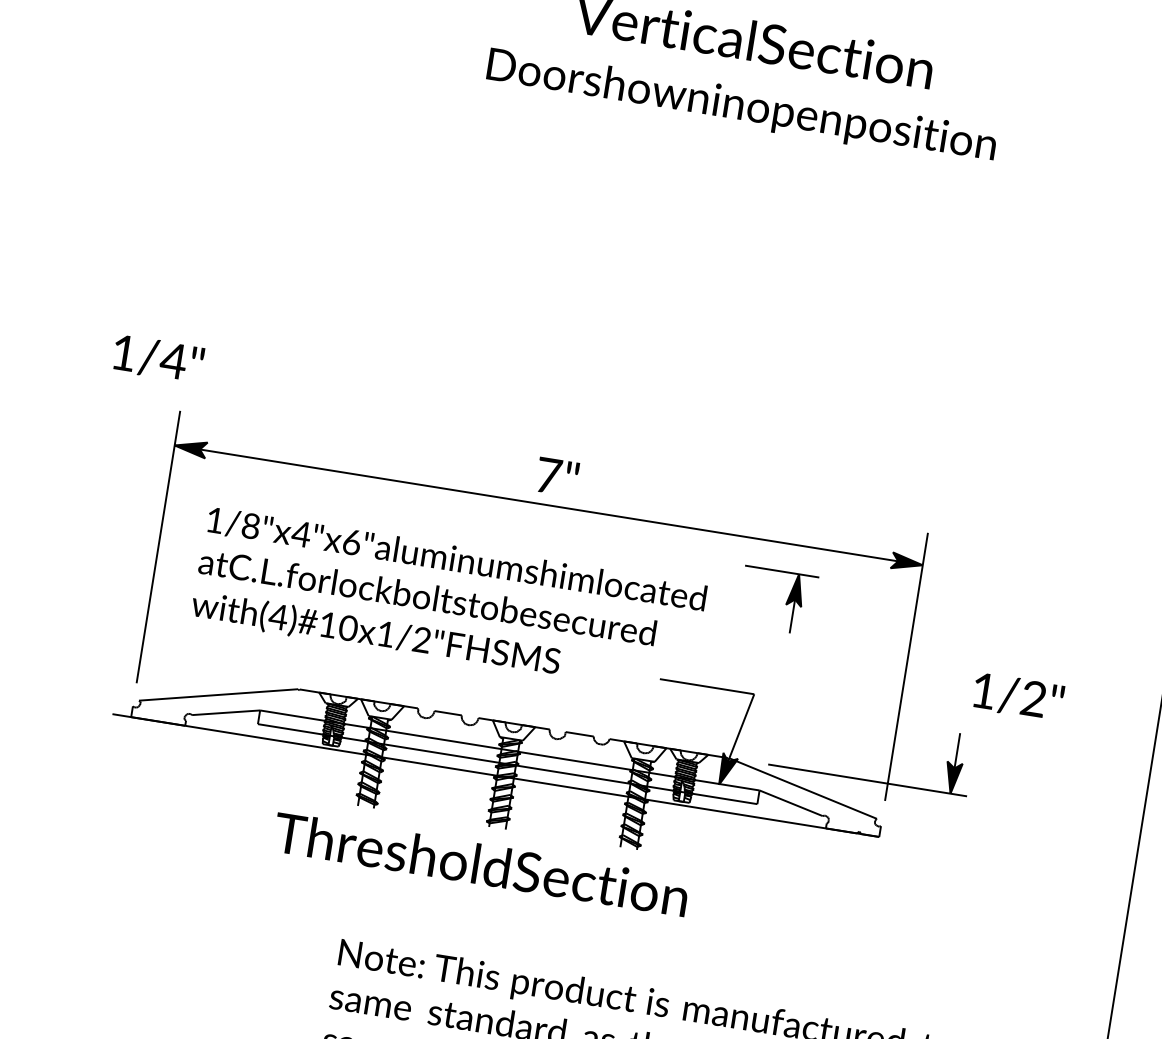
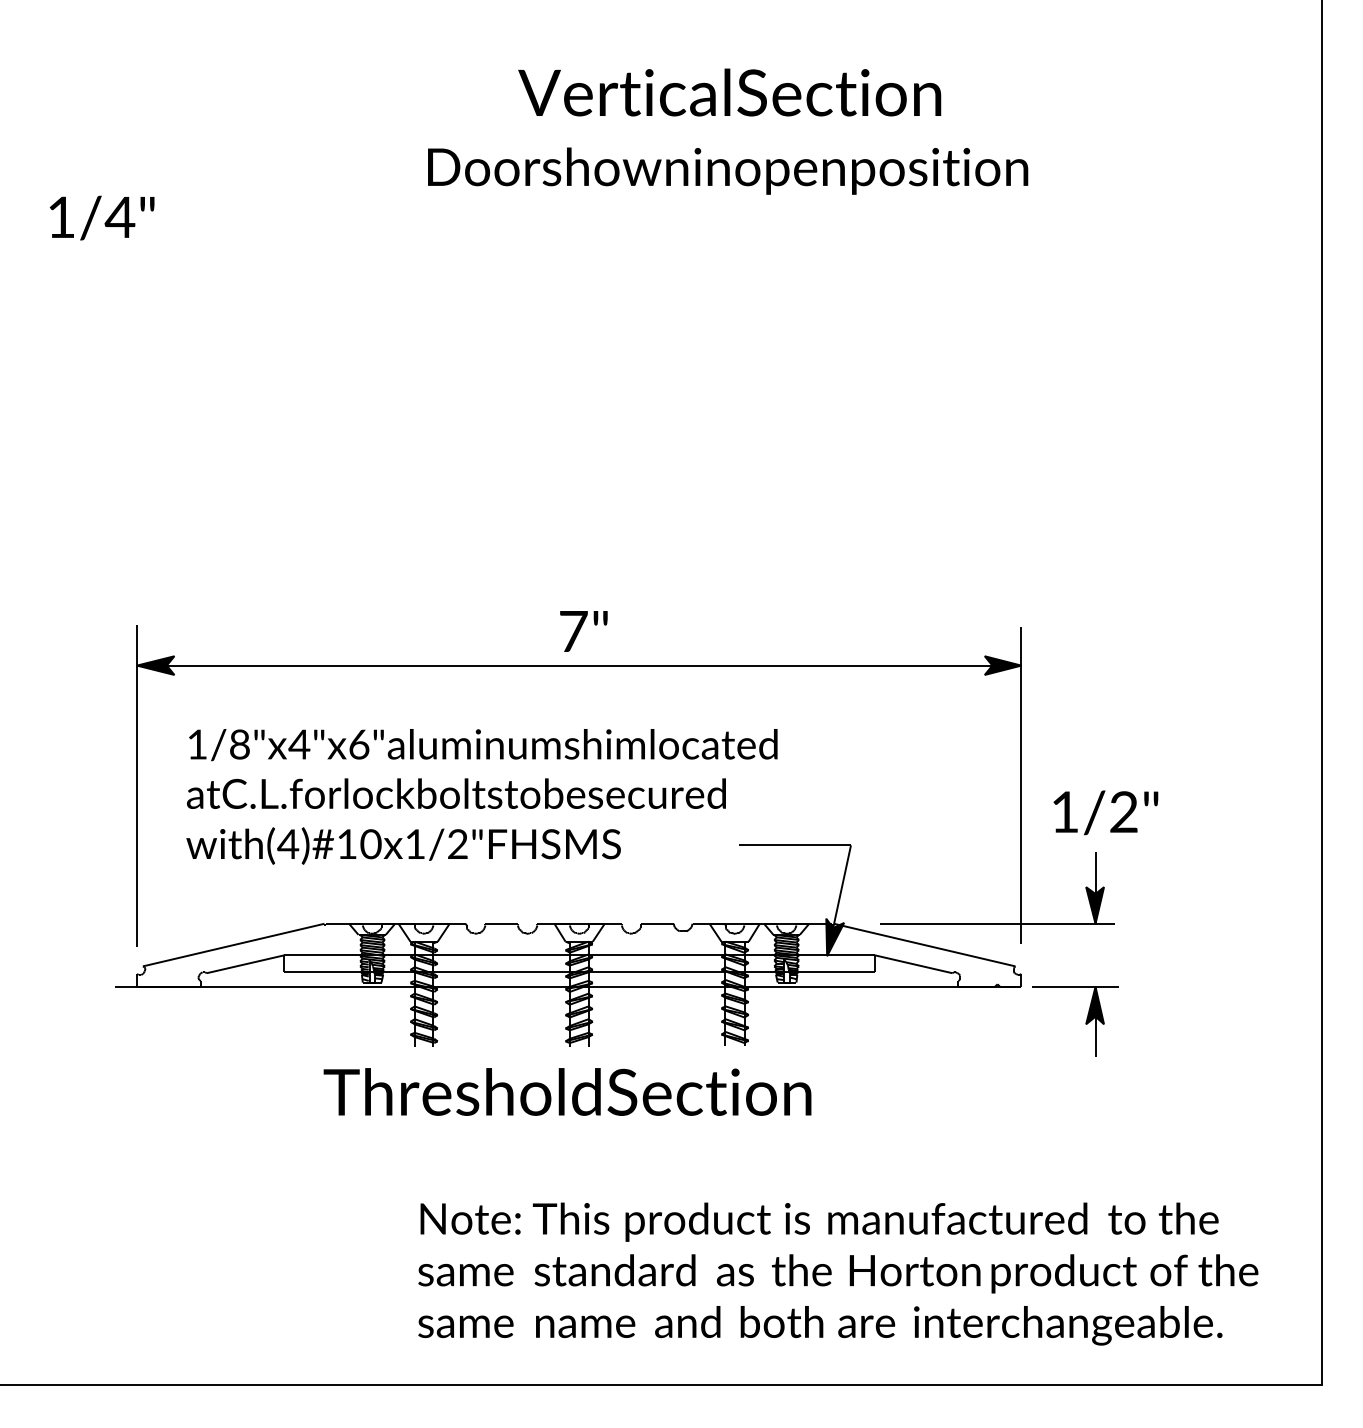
text: (157, 358) -> (101, 217), moved
part: (785, 603) -> (1085, 1022), moved
text: (1018, 696) -> (1105, 812), moved

